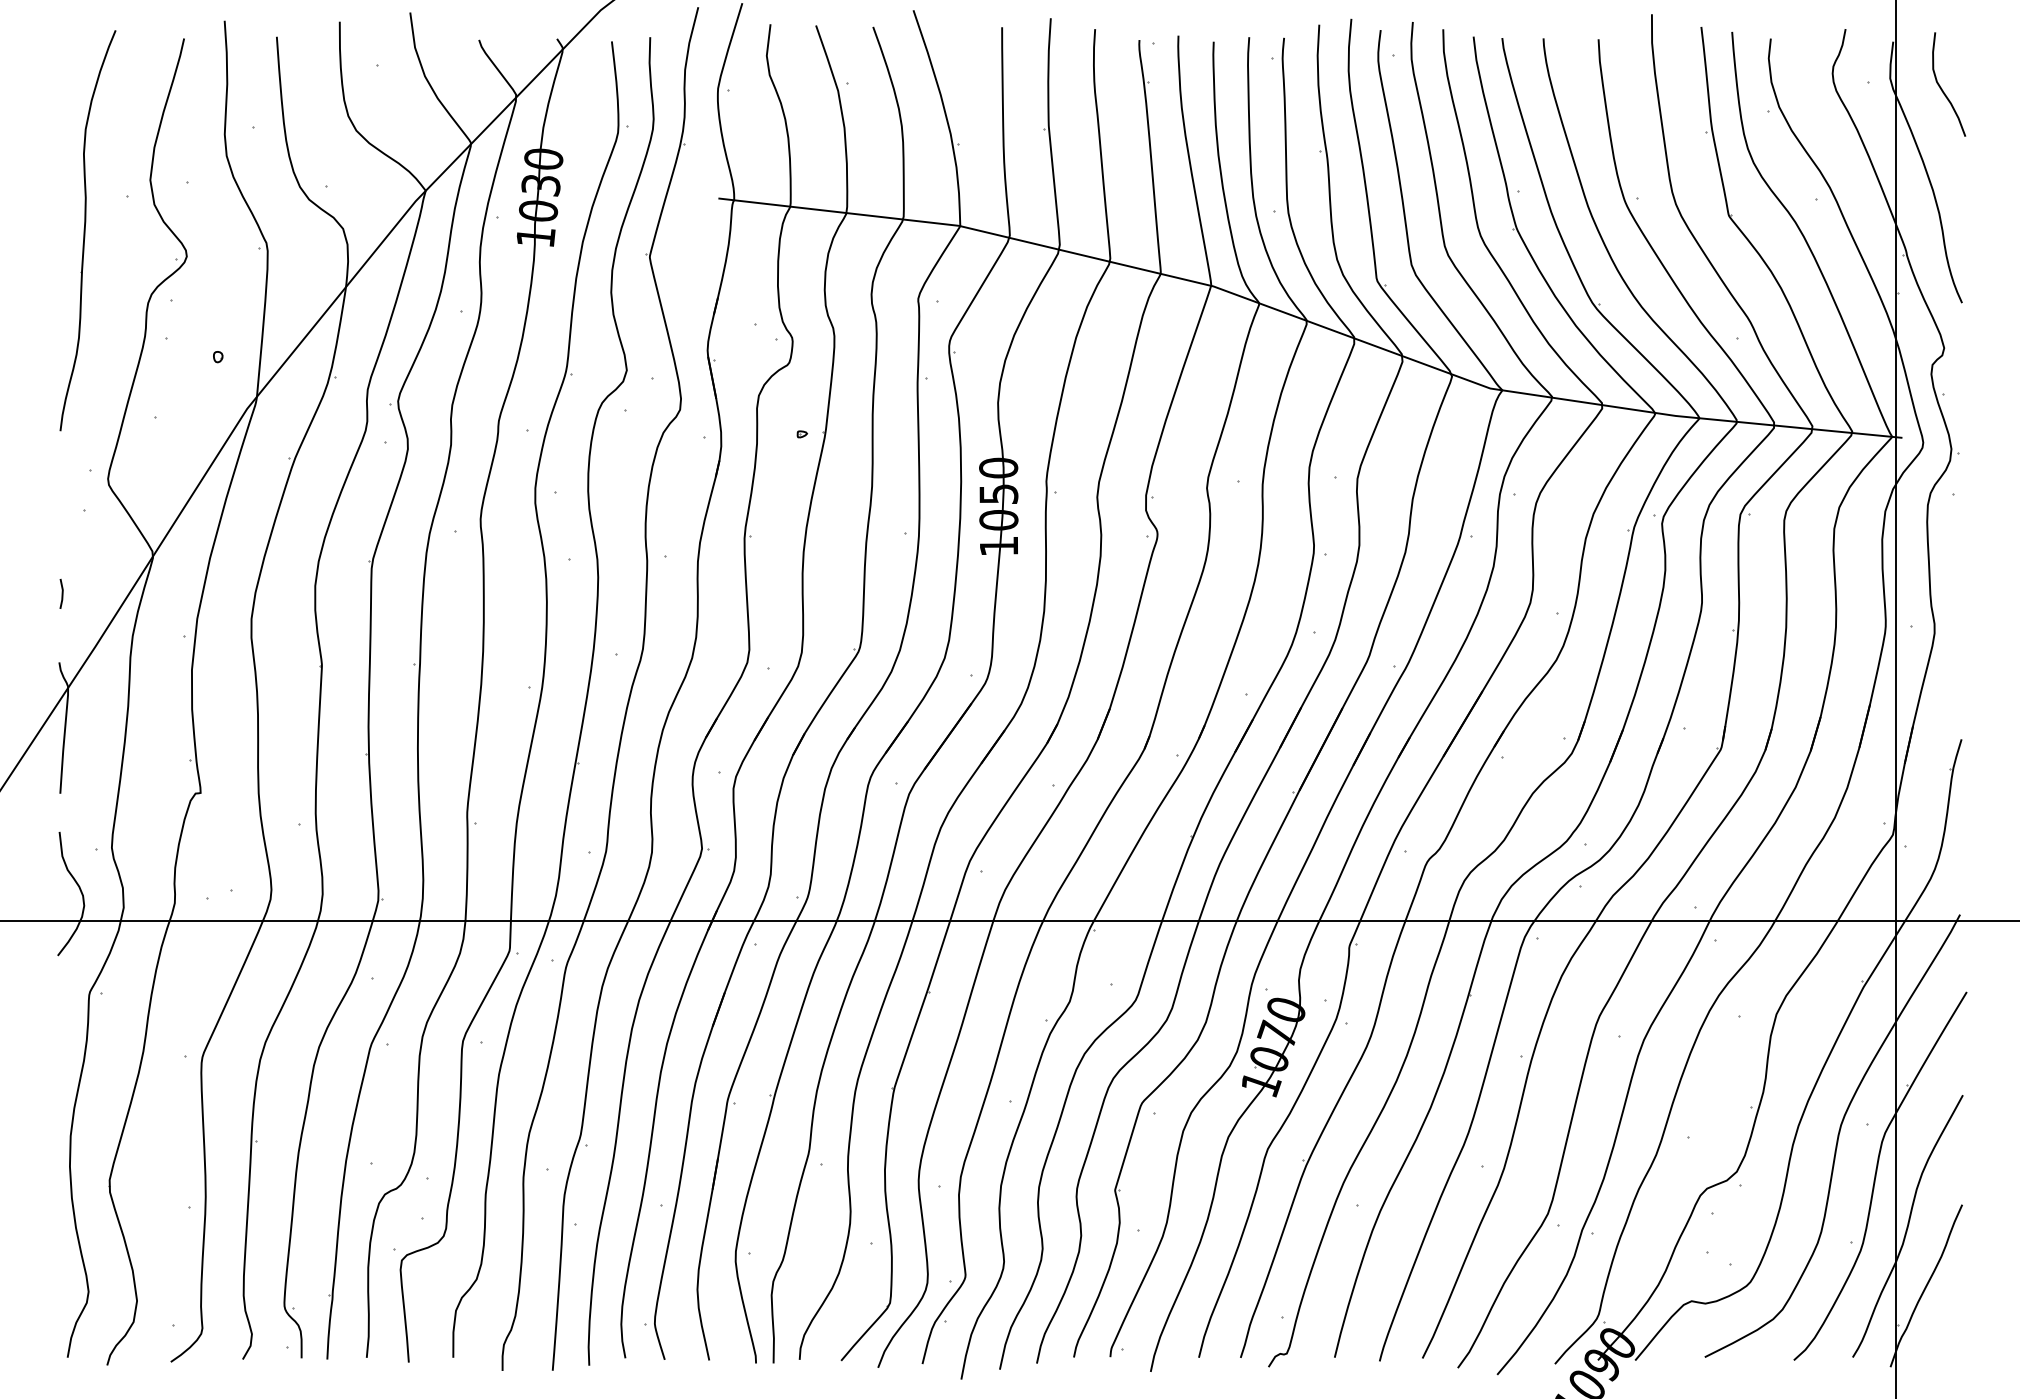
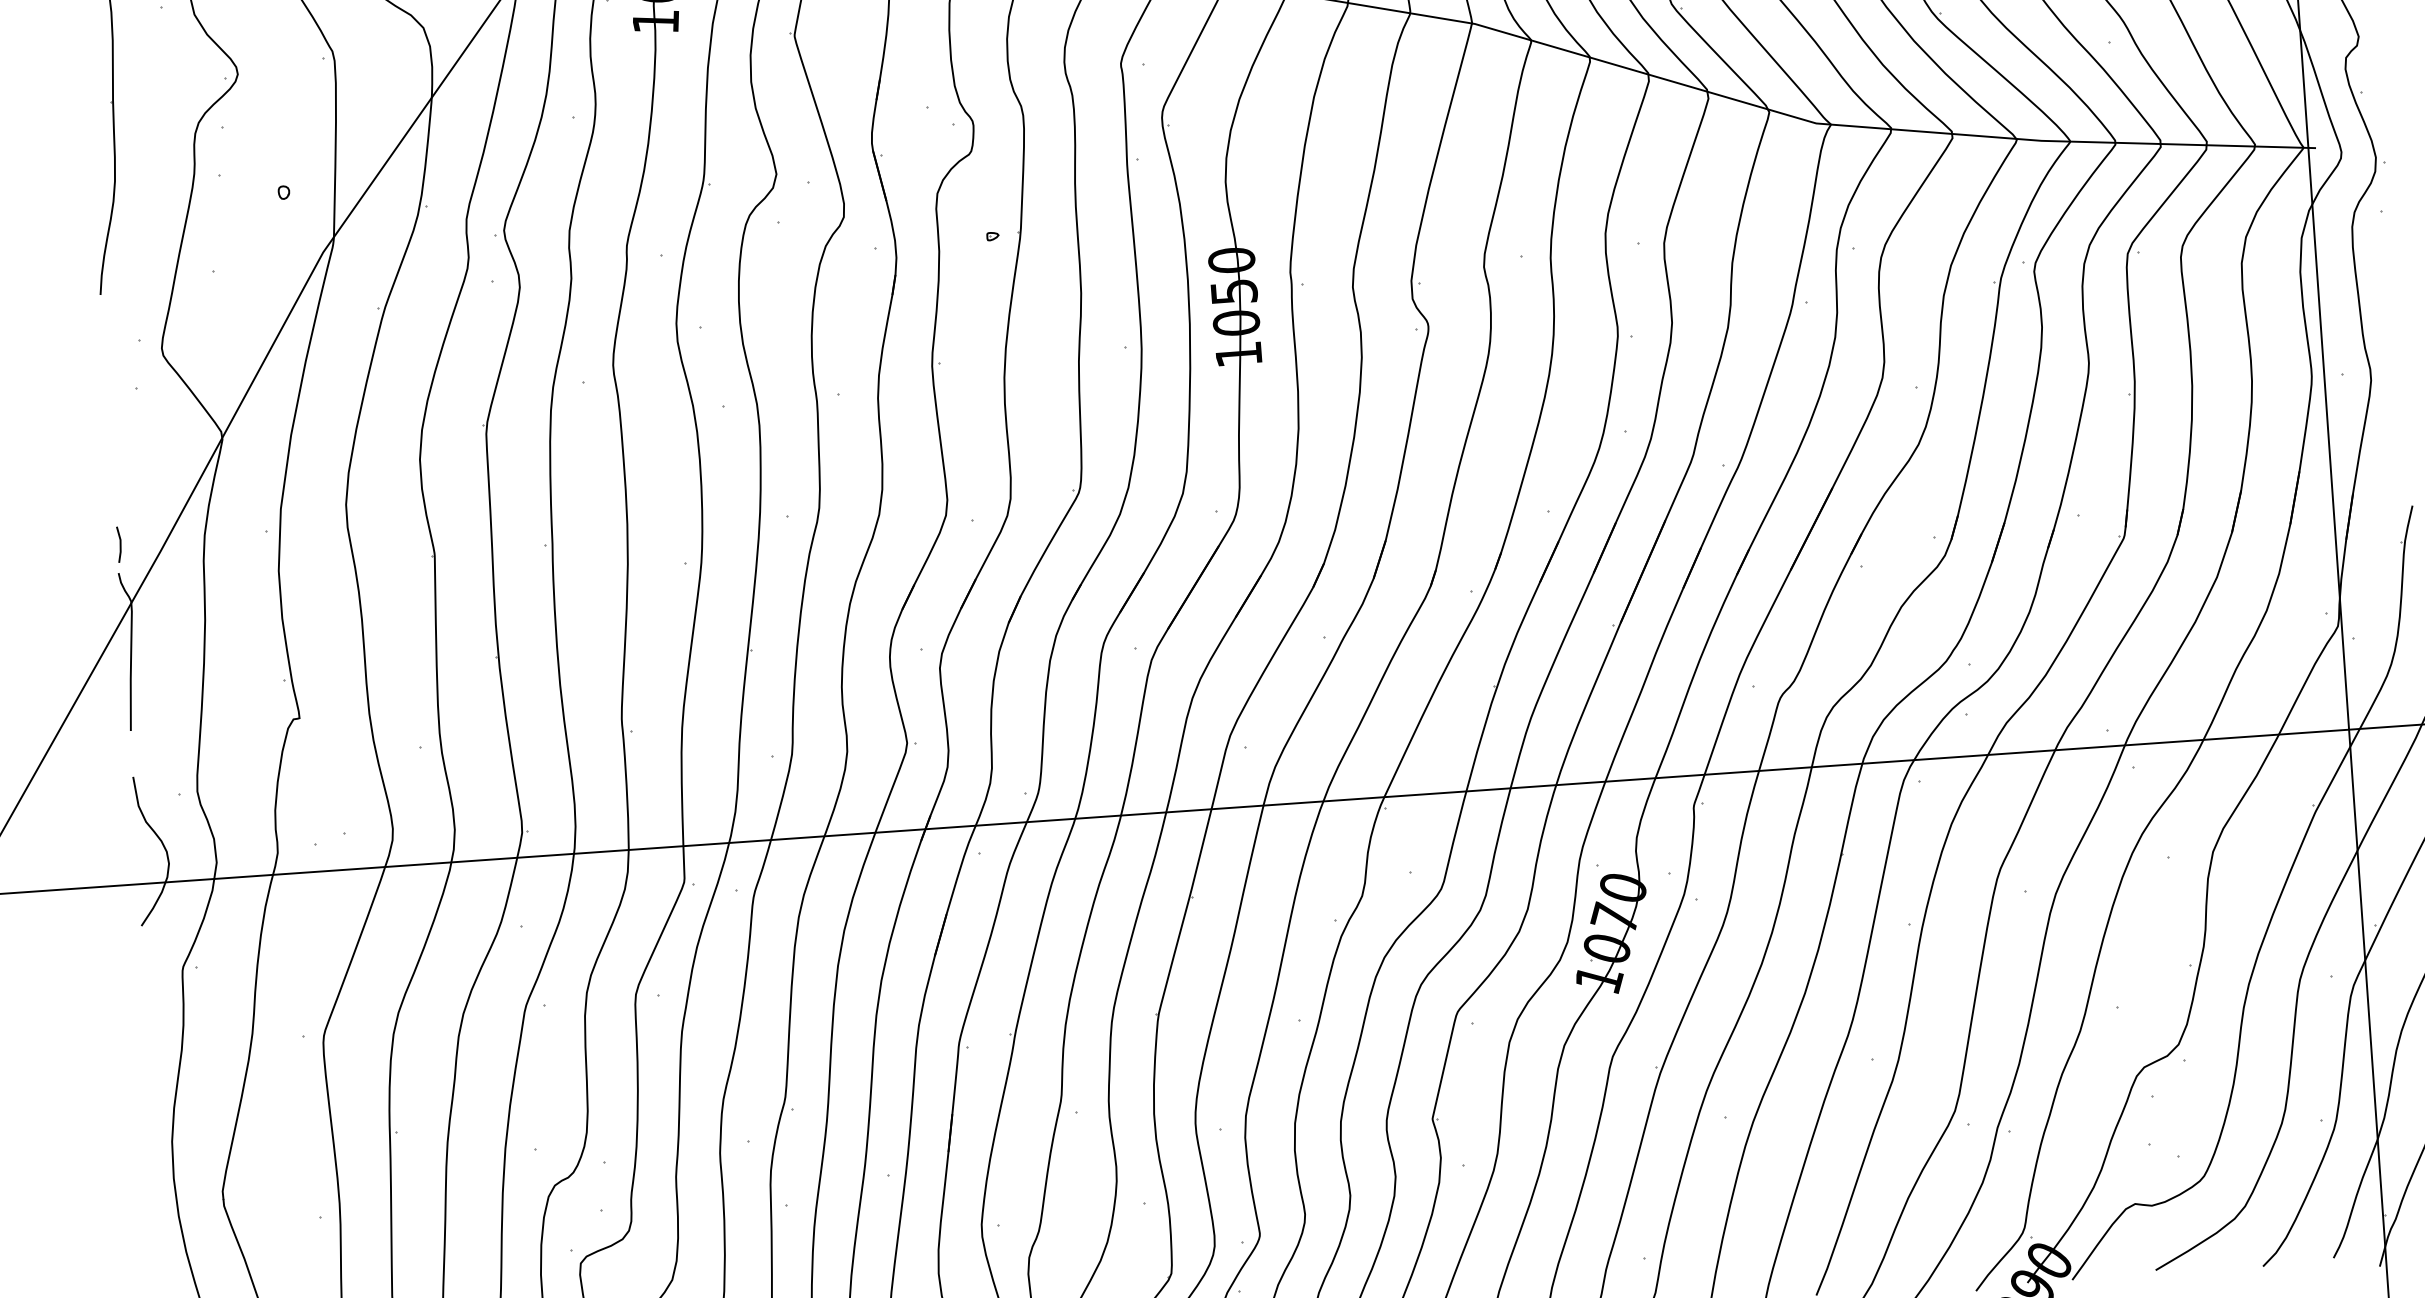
line: (61, 593) -> (119, 544), moved

